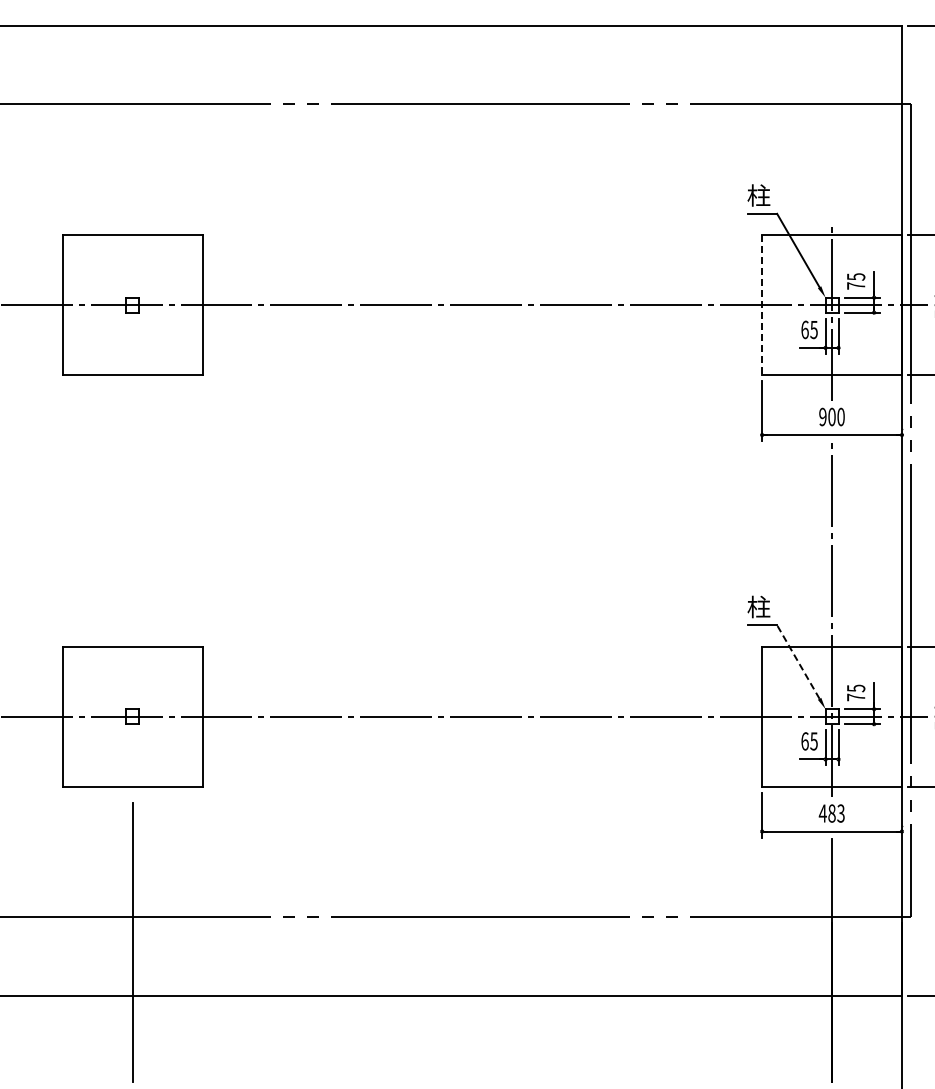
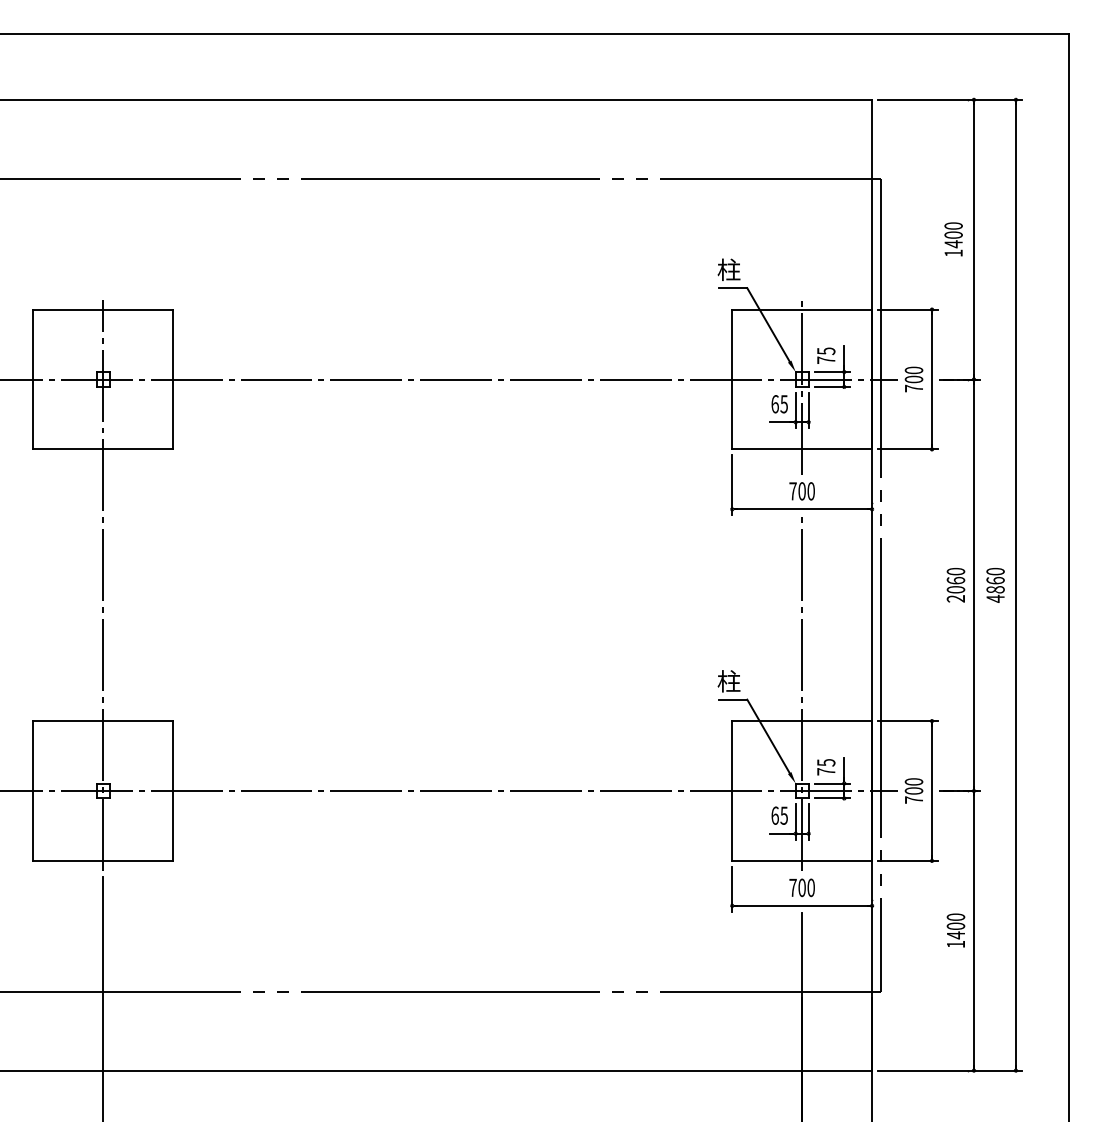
line: (762, 305) -> (732, 379), dashed -> solid
text: (822, 417) -> (792, 491), 900 -> 700
line: (133, 510) -> (103, 584), added
line: (798, 661) -> (768, 735), dashed -> solid
text: (831, 813) -> (801, 887), 483 -> 700

